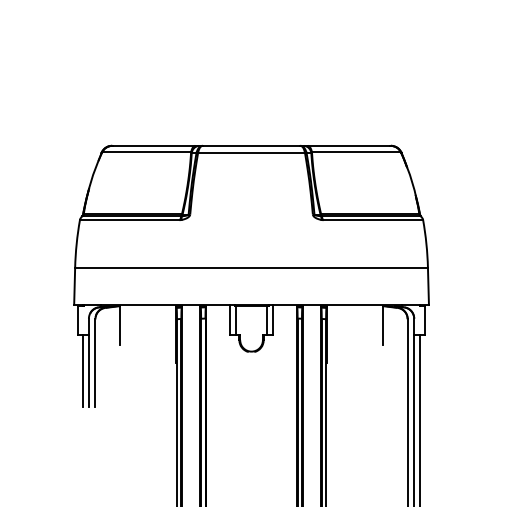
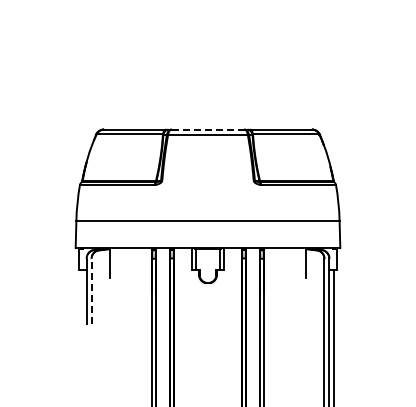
line: (252, 145) -> (208, 129), solid -> dashed
line: (95, 362) -> (91, 291), solid -> dashed
line: (83, 370) -> (82, 297), removed

